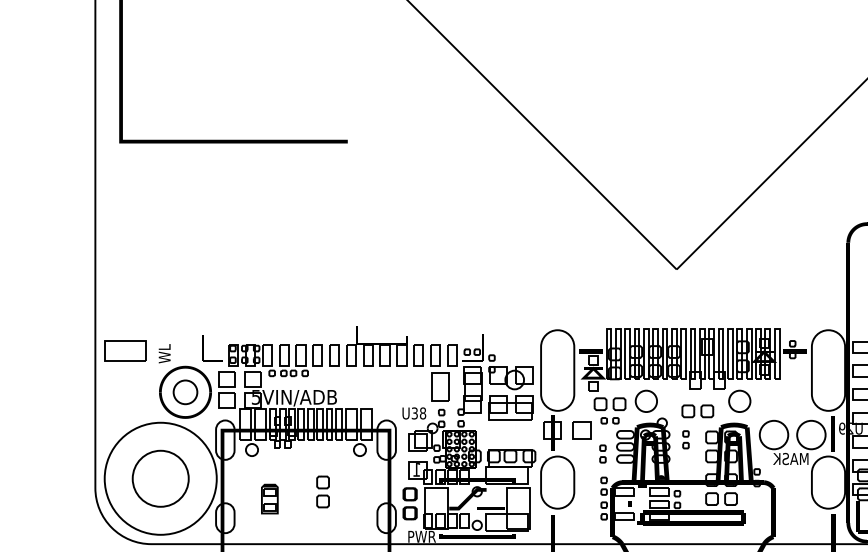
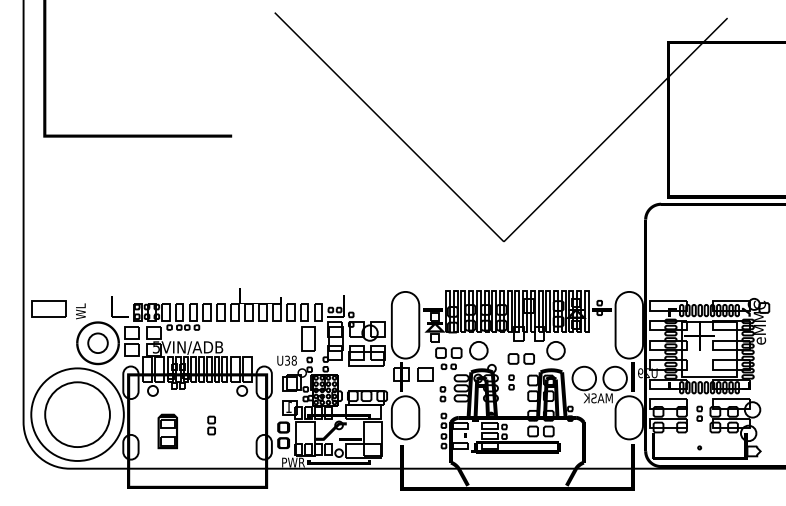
circle: (160, 478) -> (77, 414), size x1.4
part: (322, 491) -> (211, 425), size x0.7
part: (269, 499) -> (167, 431), size x1.4

